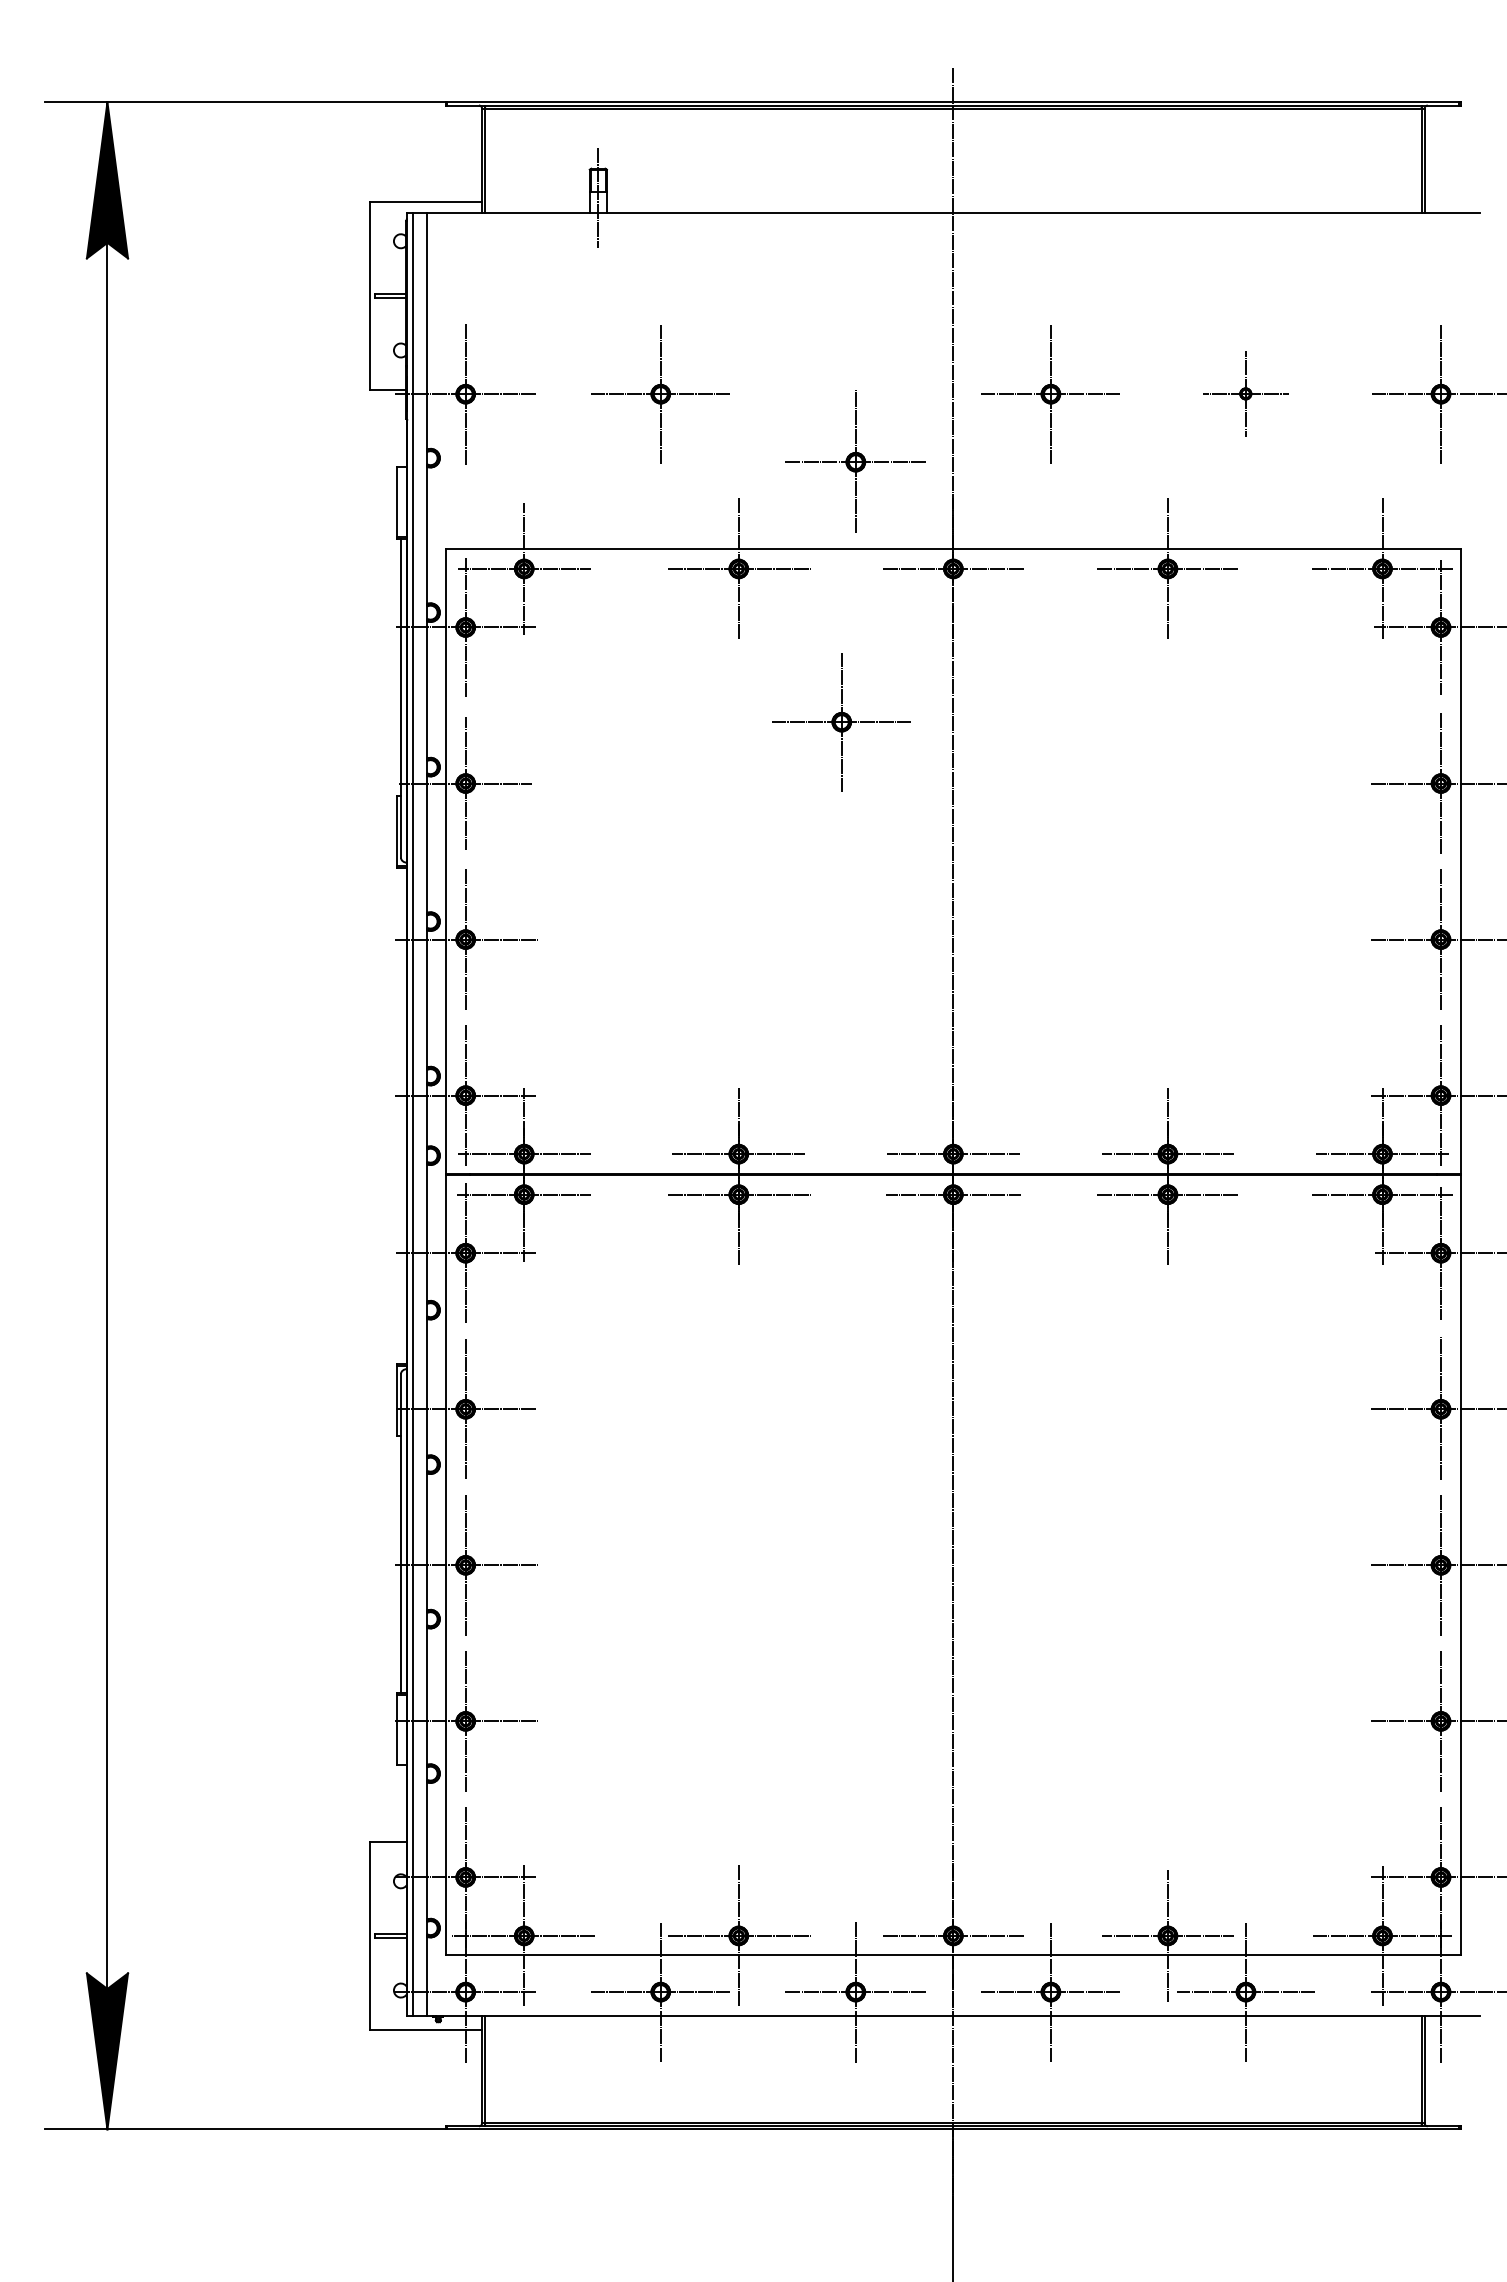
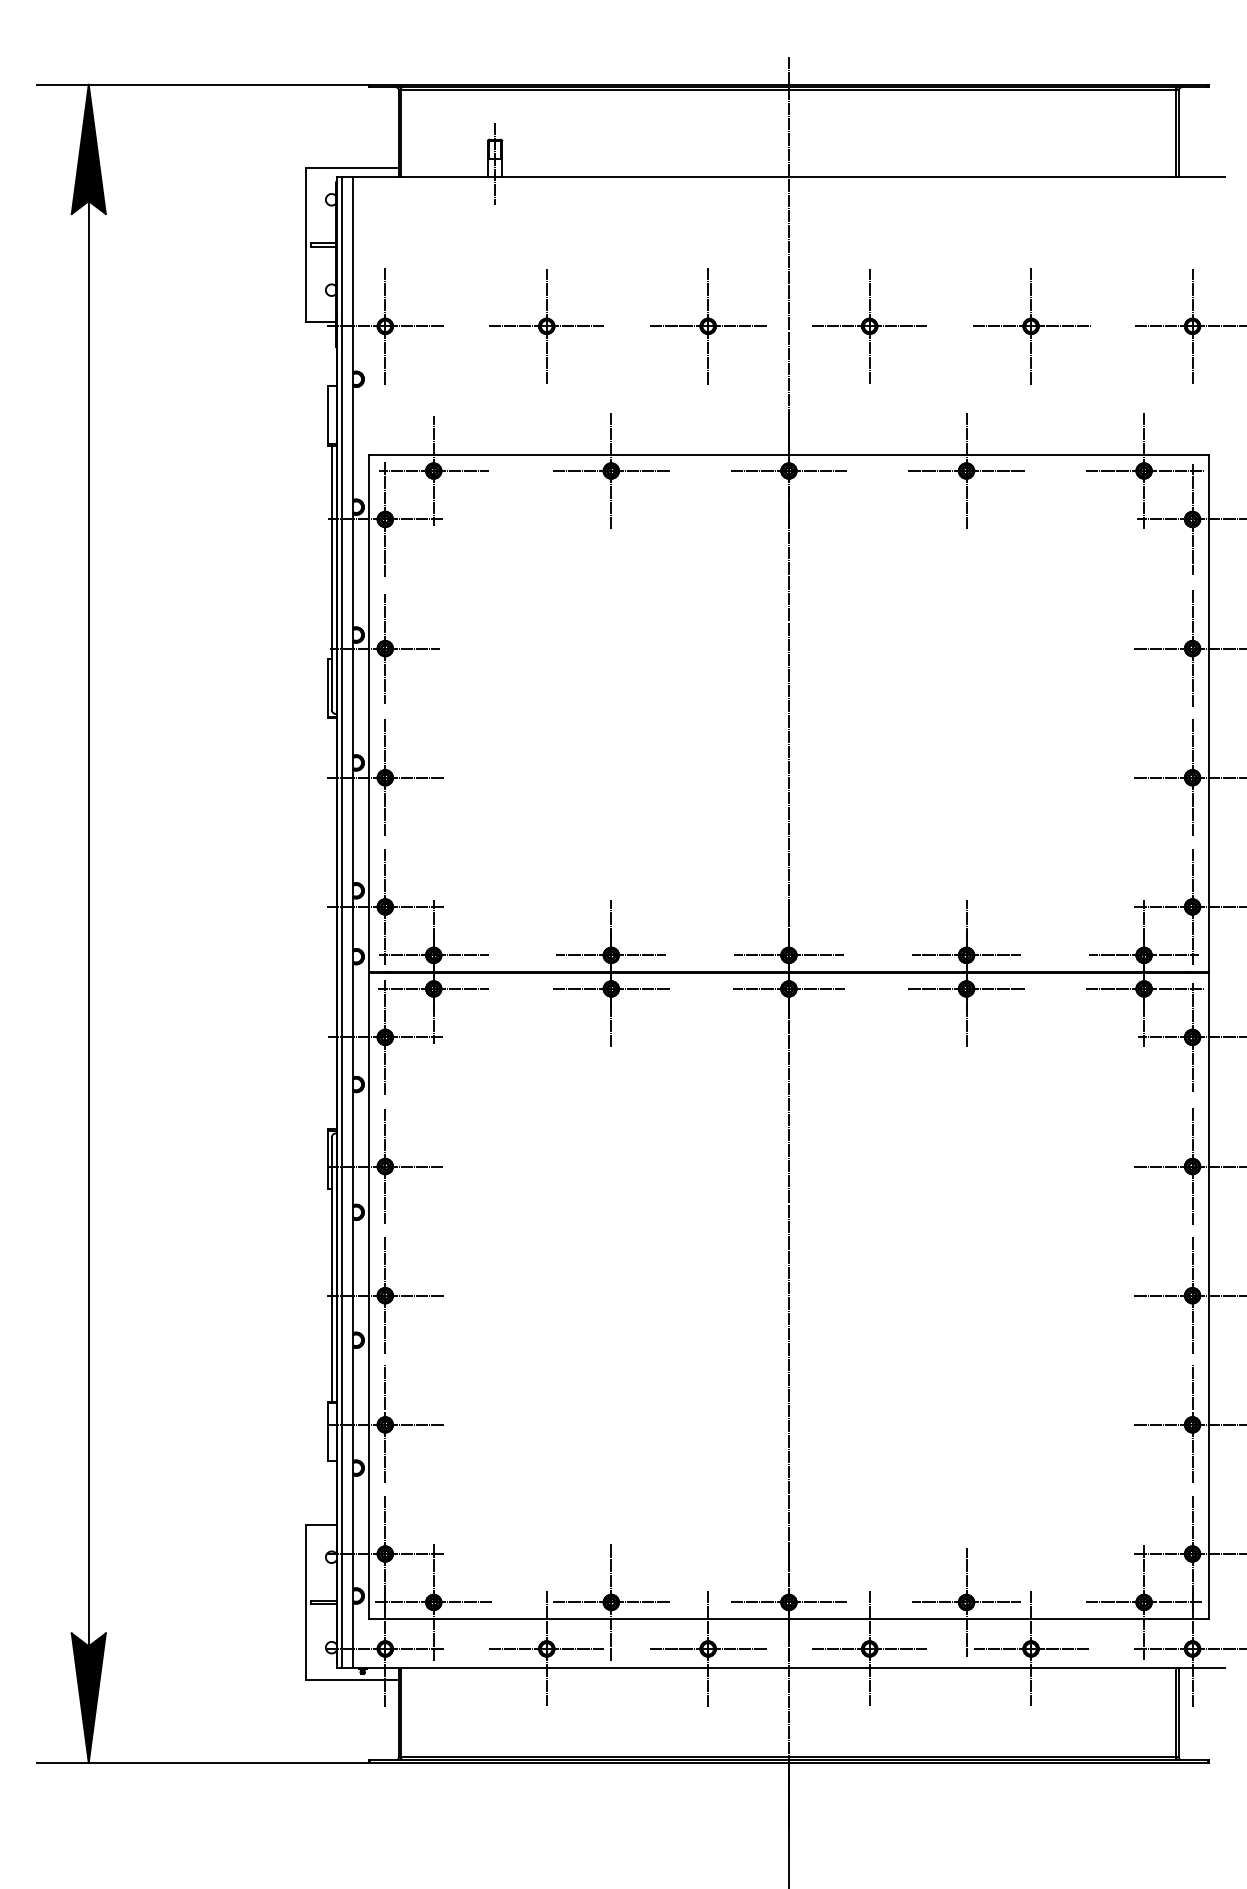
part: (1245, 393) -> (1030, 325), size x1.67
part: (855, 461) -> (707, 325), moved
part: (841, 722) -> (696, 598), removed

